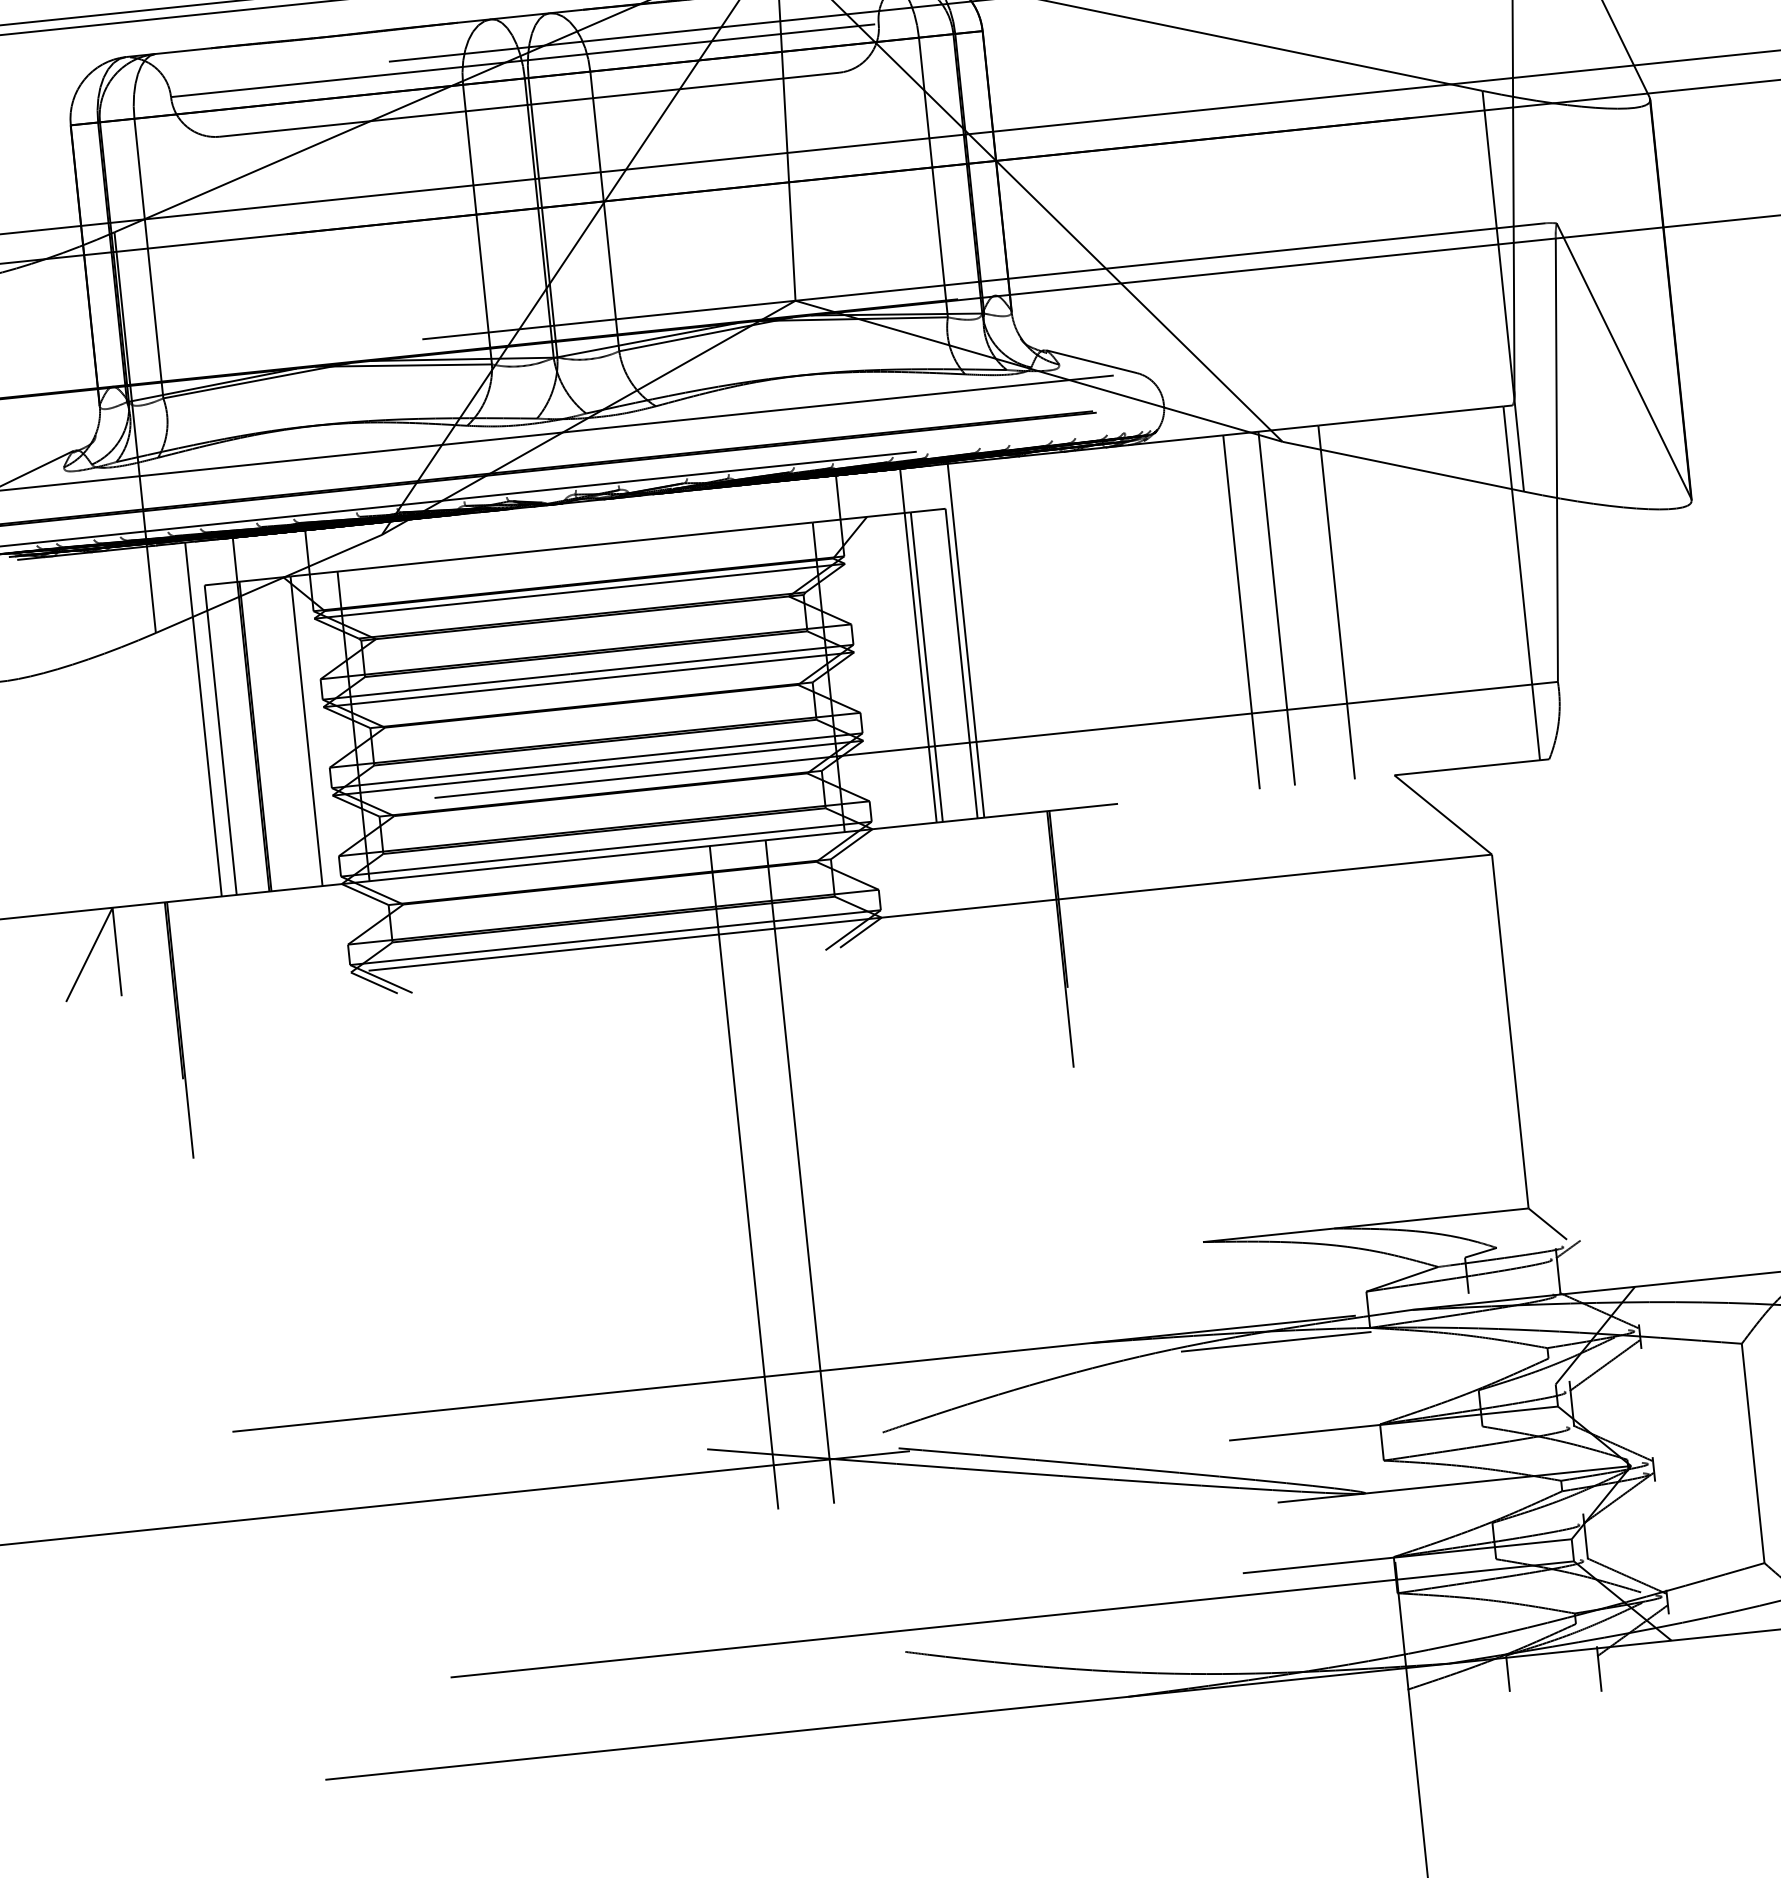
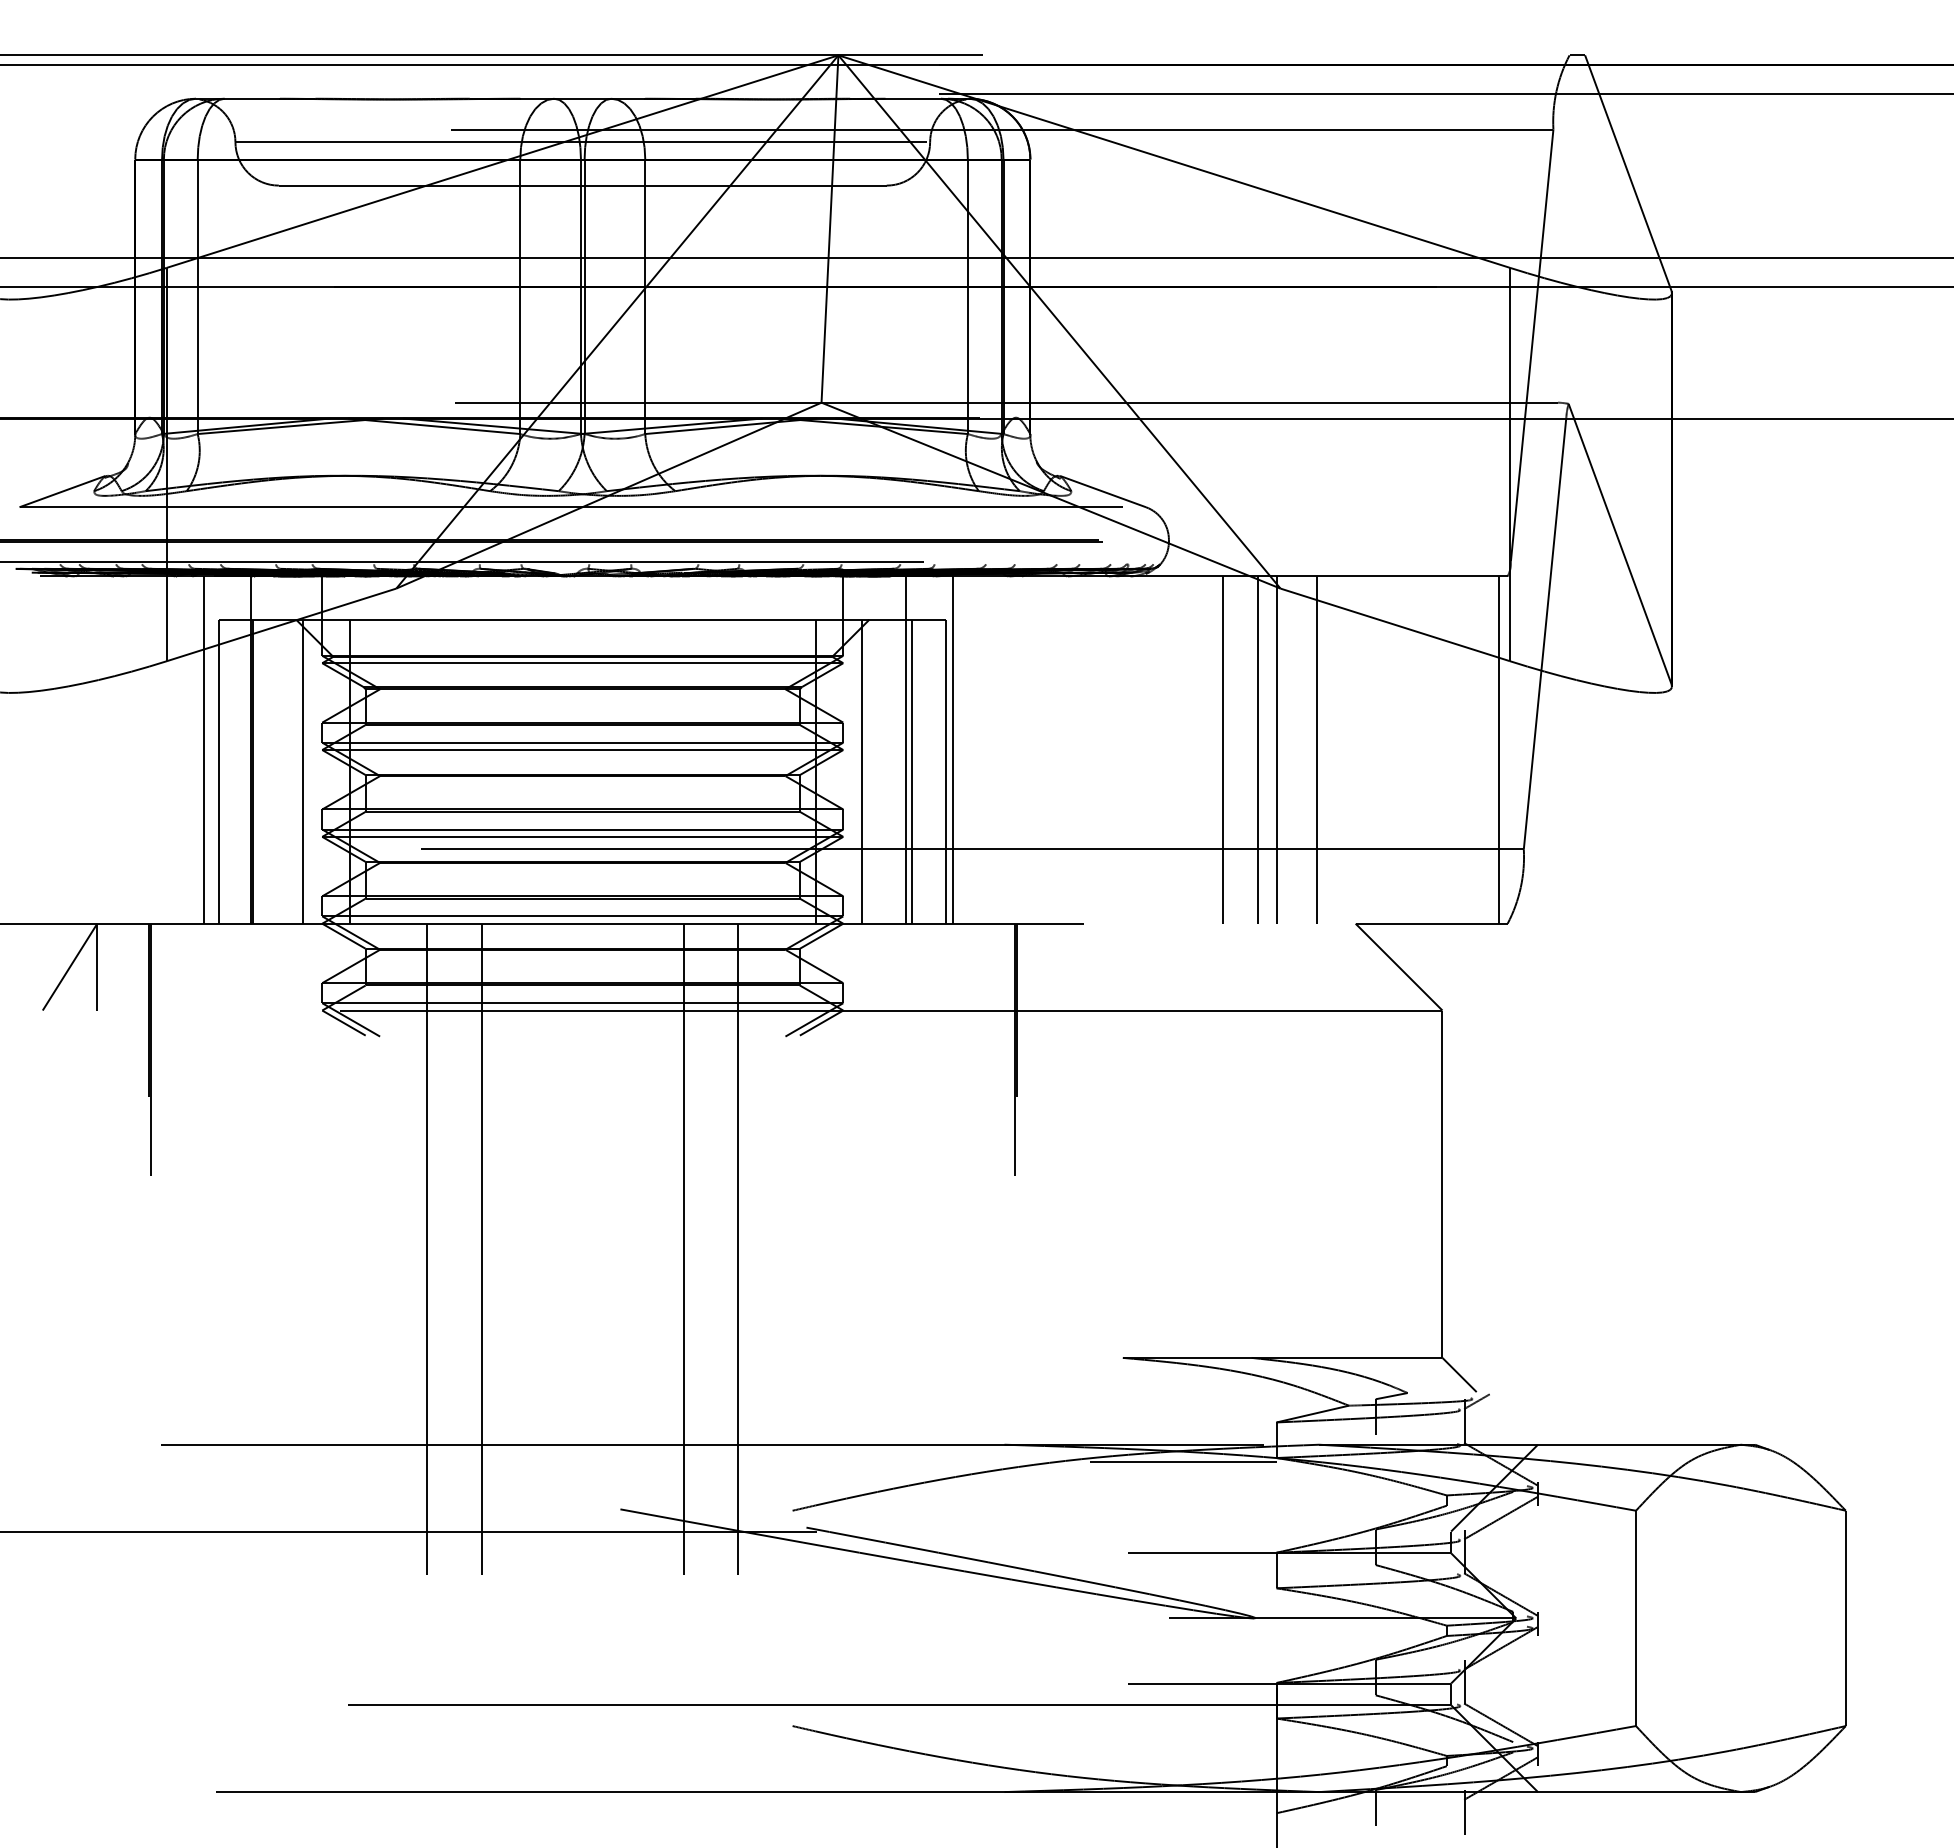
line: (1296, 606) -> (1277, 749), added
line: (876, 672) -> (862, 771), added
line: (539, 1198) -> (482, 1248), added
line: (483, 1203) -> (427, 1248), added

